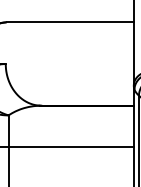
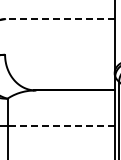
line: (69, 22) -> (59, 19), solid -> dashed
line: (71, 147) -> (61, 126), solid -> dashed

